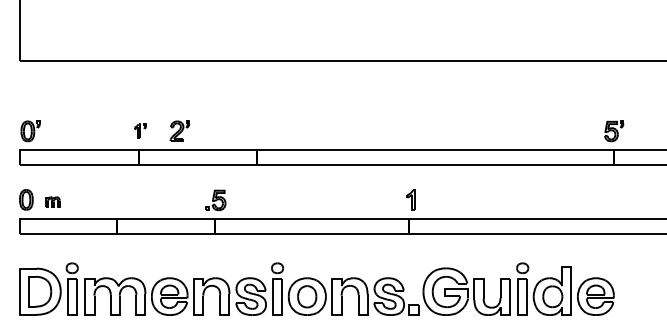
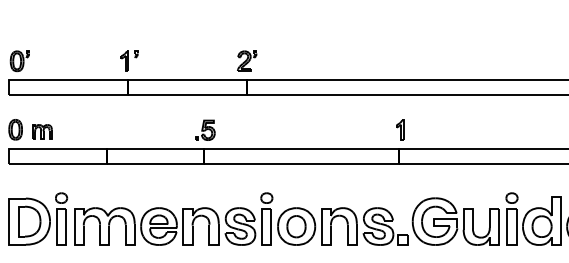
part: (140, 130) -> (129, 60), size x1.43
part: (179, 130) -> (246, 60), moved
part: (52, 202) -> (41, 132), size x1.43

